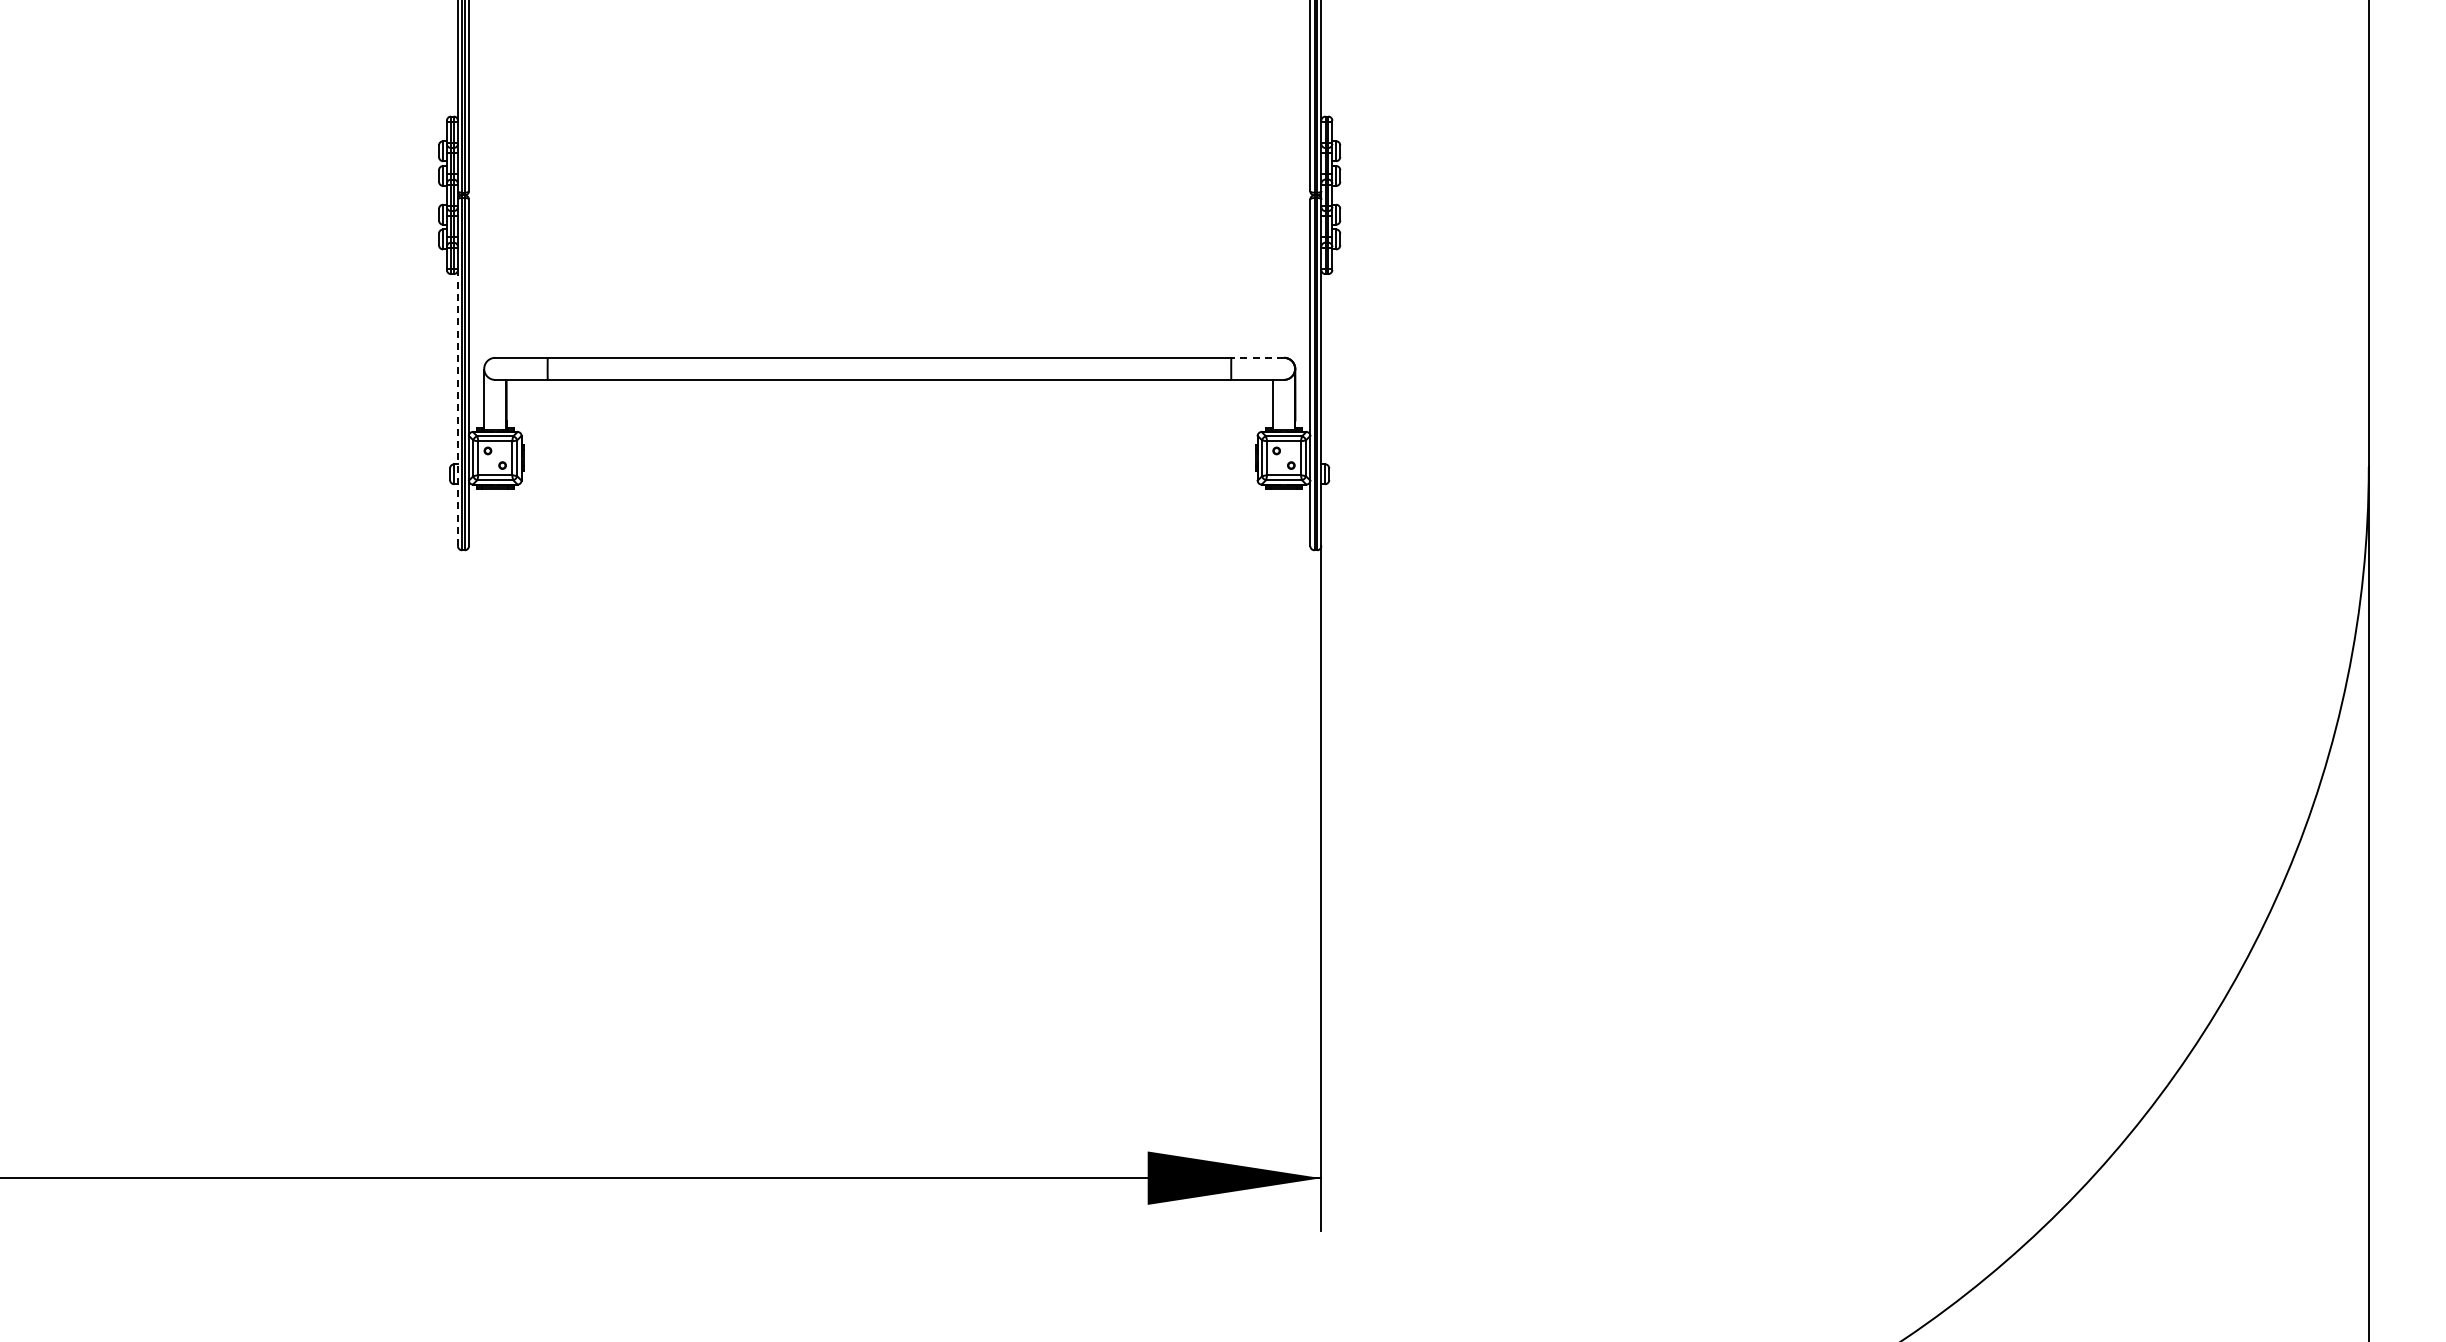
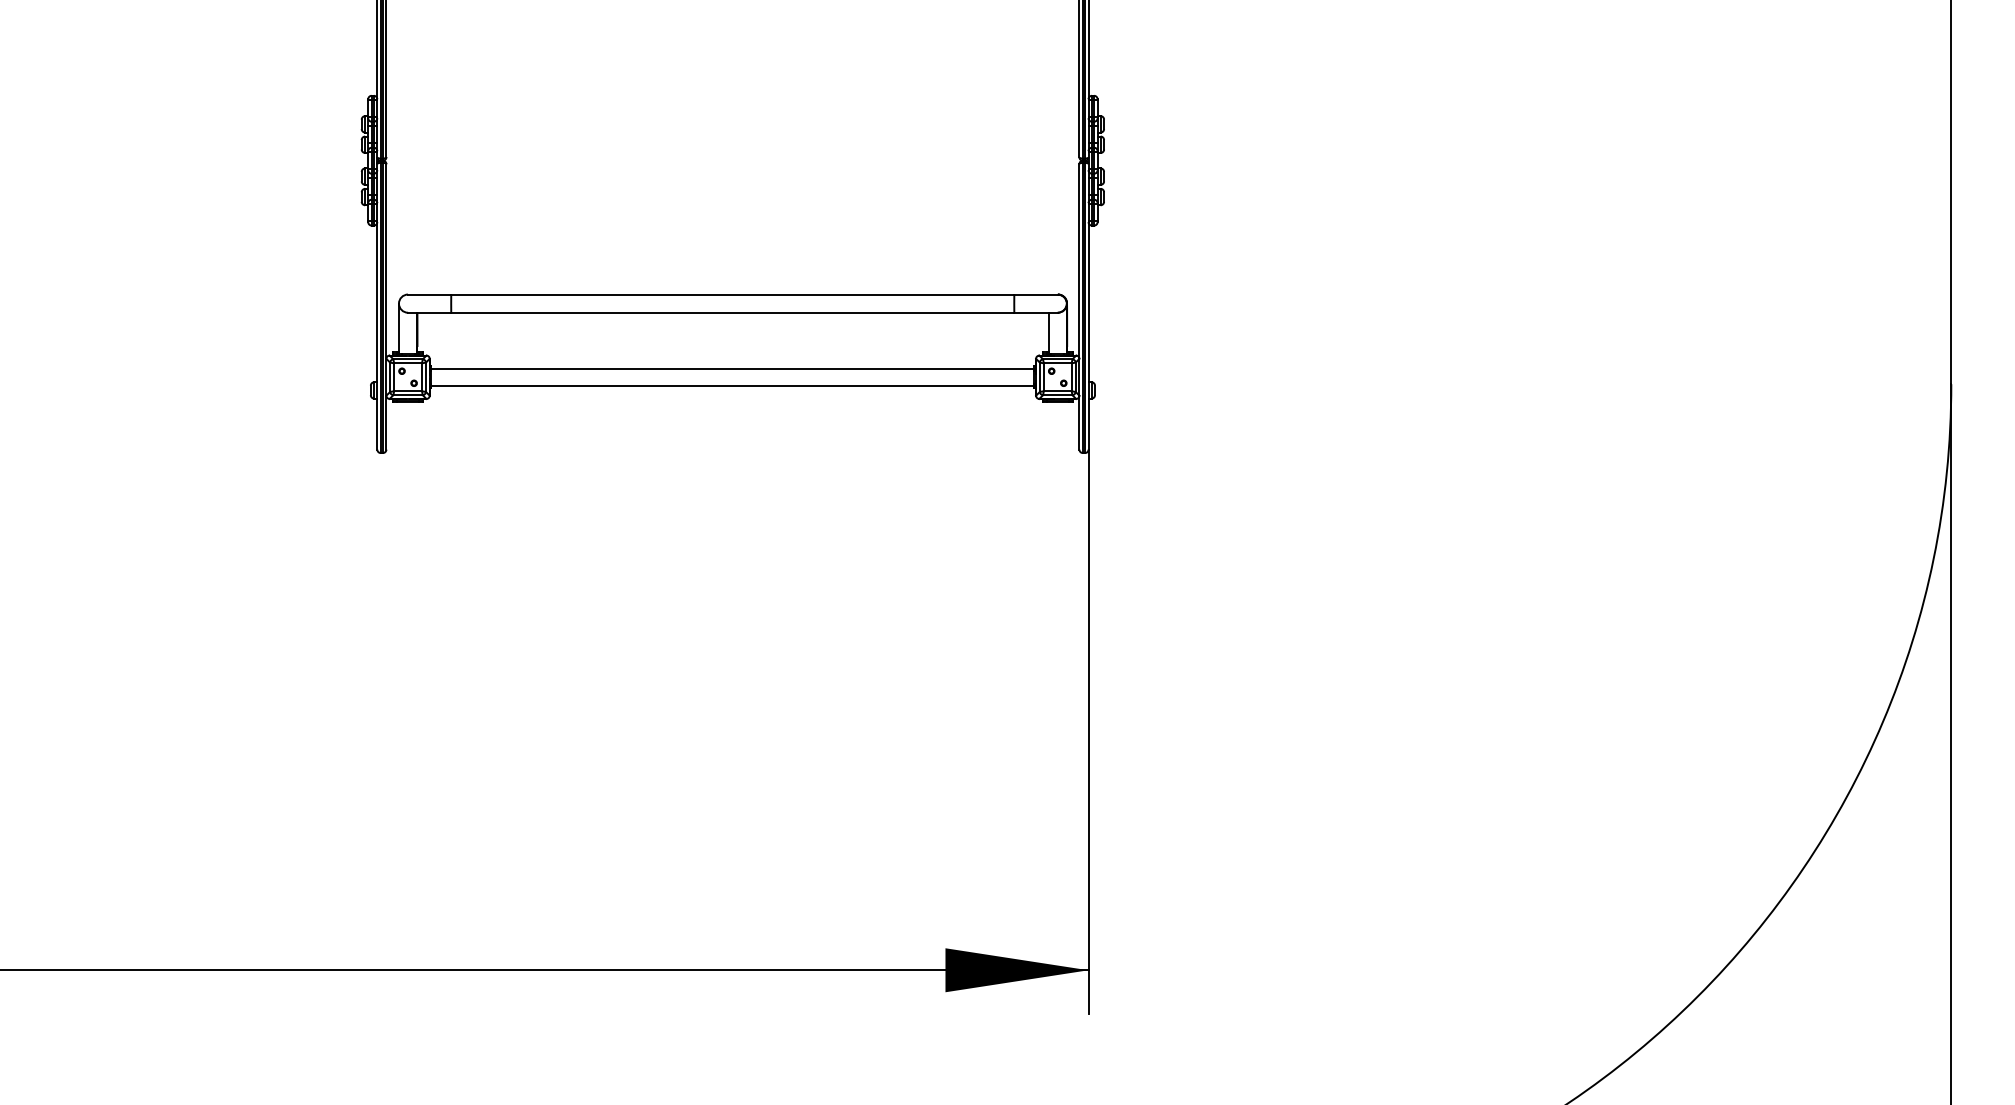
line: (1257, 357) -> (1035, 294), dashed -> solid
line: (457, 407) -> (376, 335), dashed -> solid
line: (889, 447) -> (732, 368), added
line: (889, 468) -> (732, 385), added

